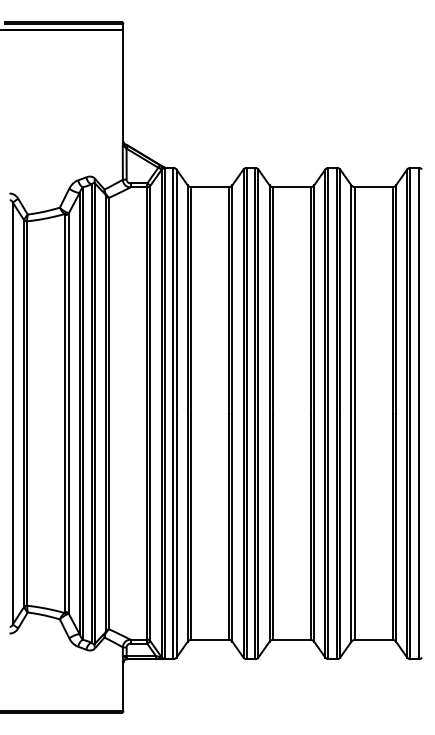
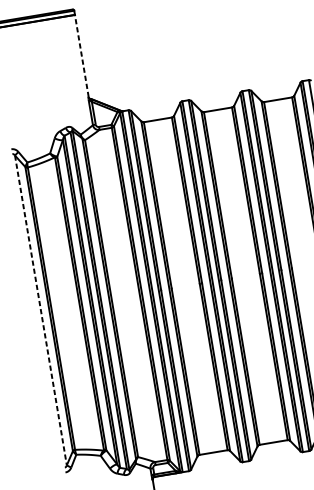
line: (123, 85) -> (81, 55), solid -> dashed
line: (12, 413) -> (40, 310), solid -> dashed

